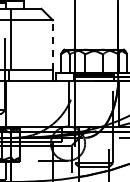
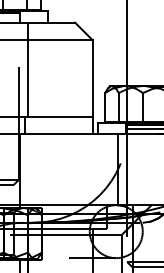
line: (52, 44) -> (92, 77), dashed -> solid

